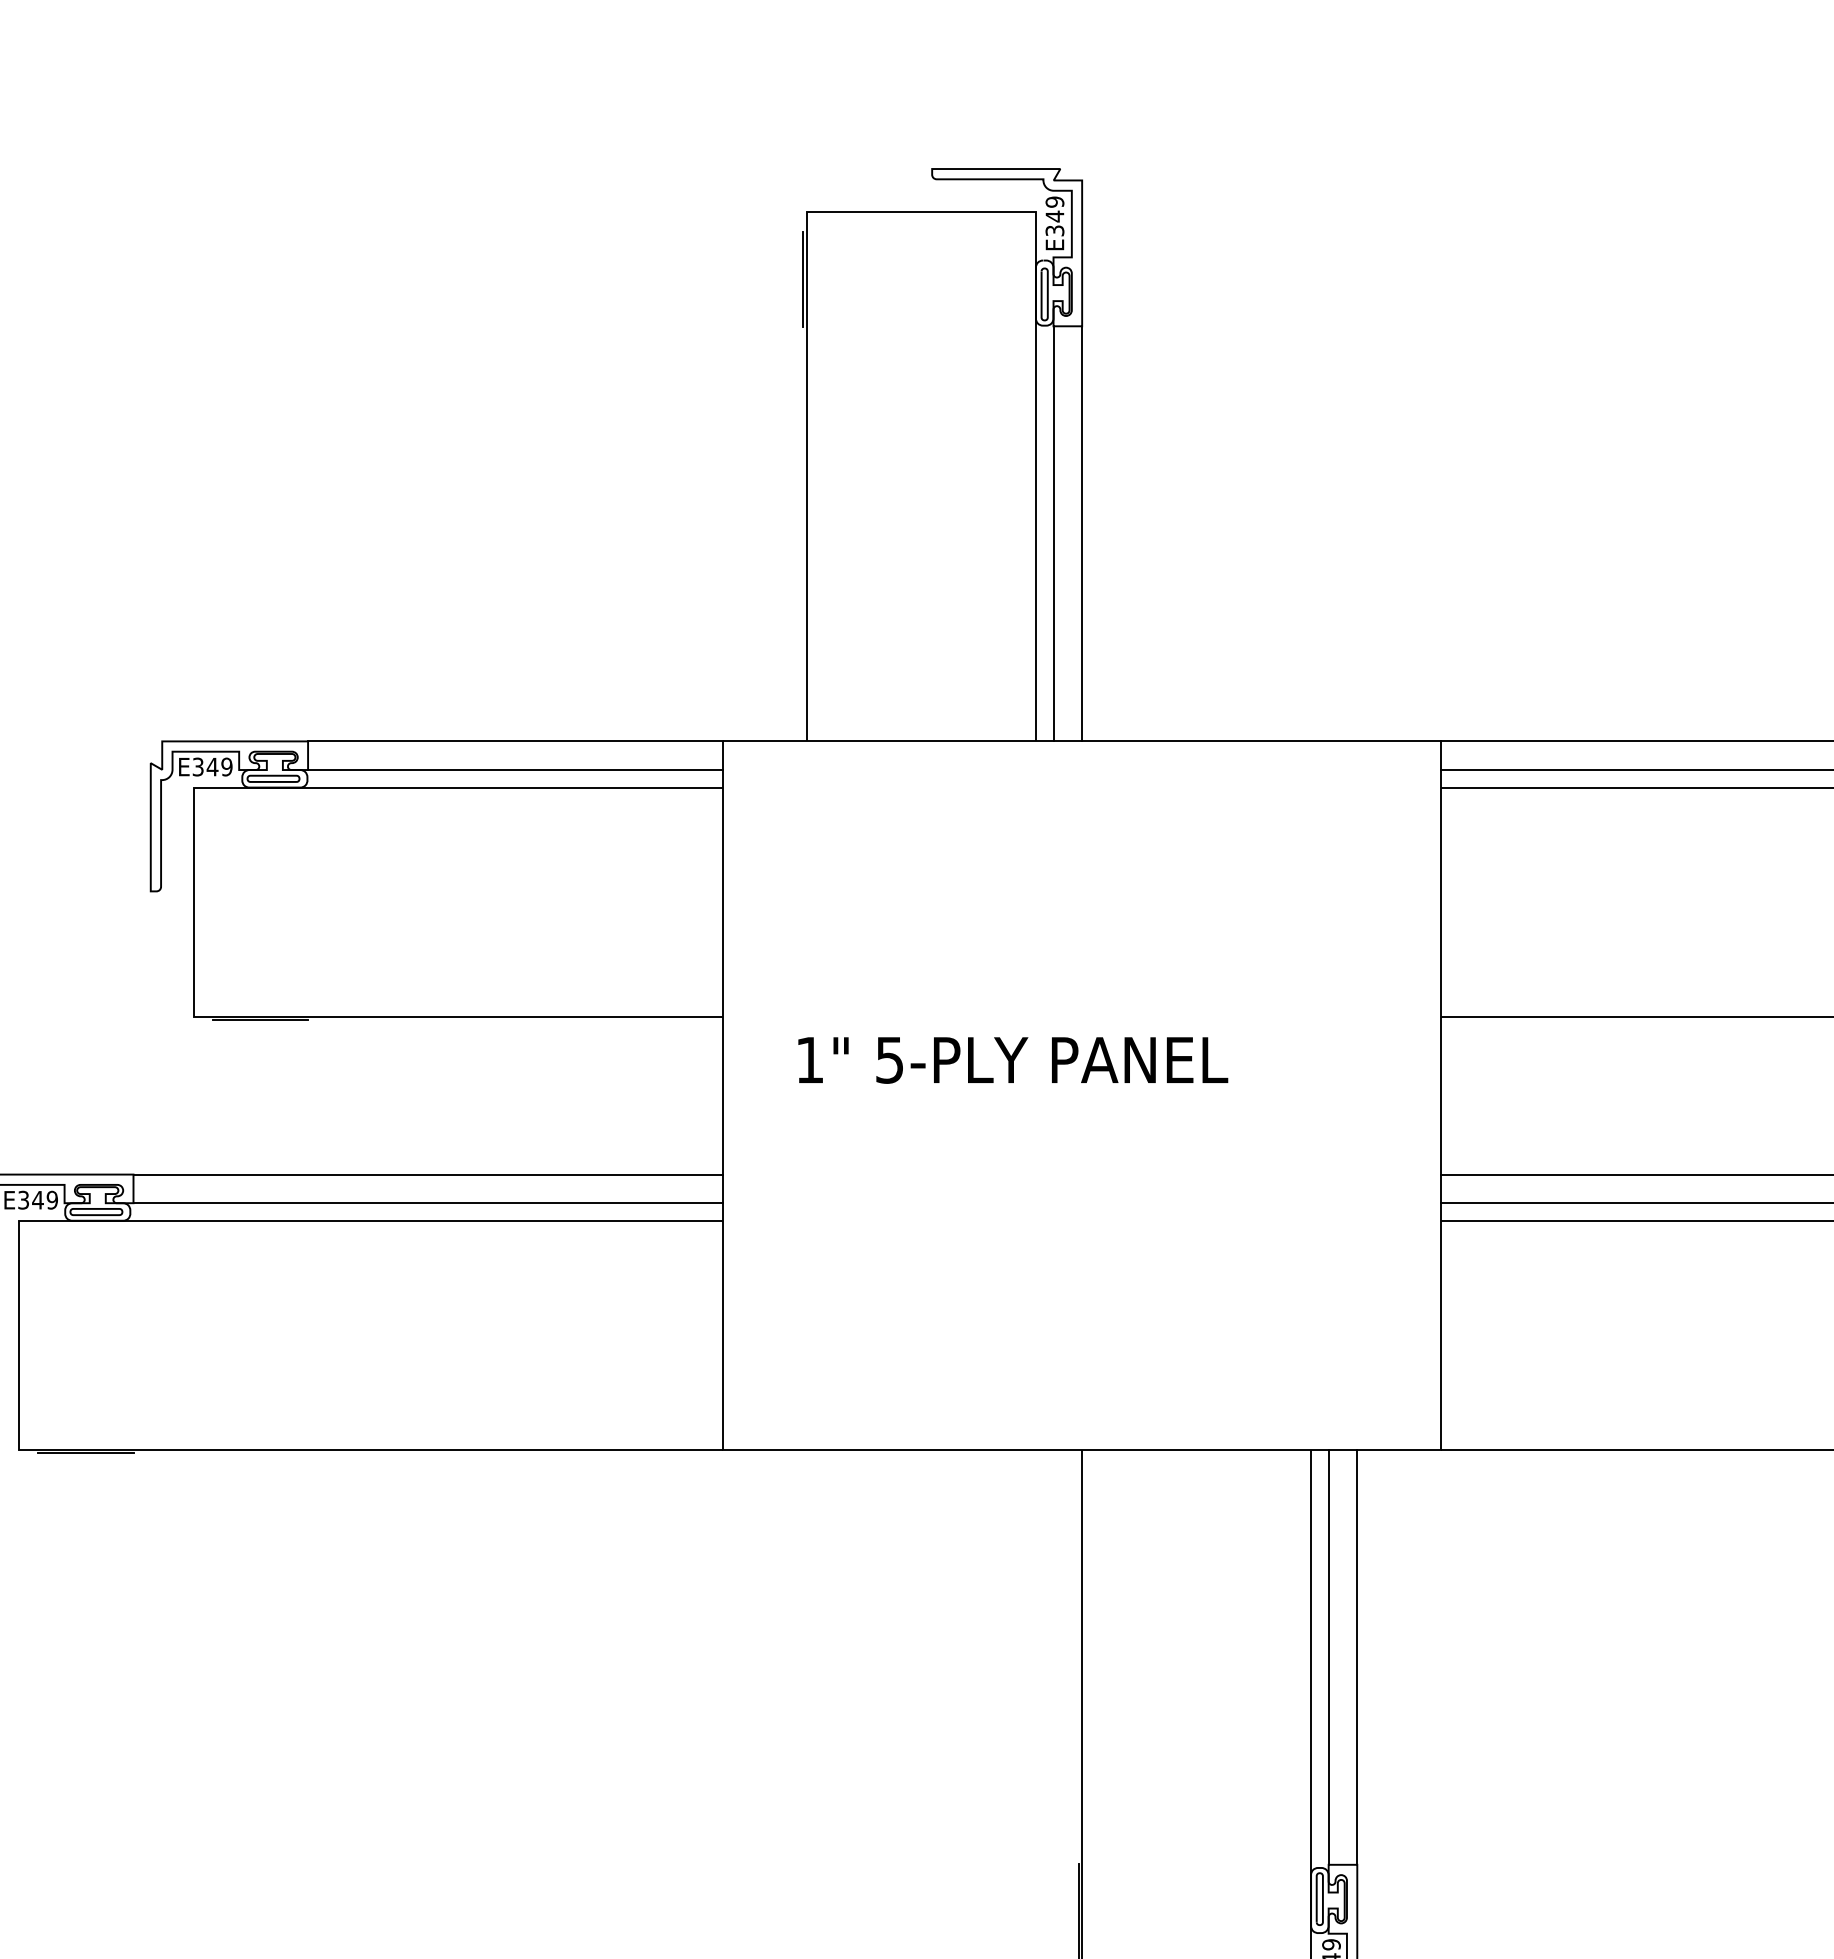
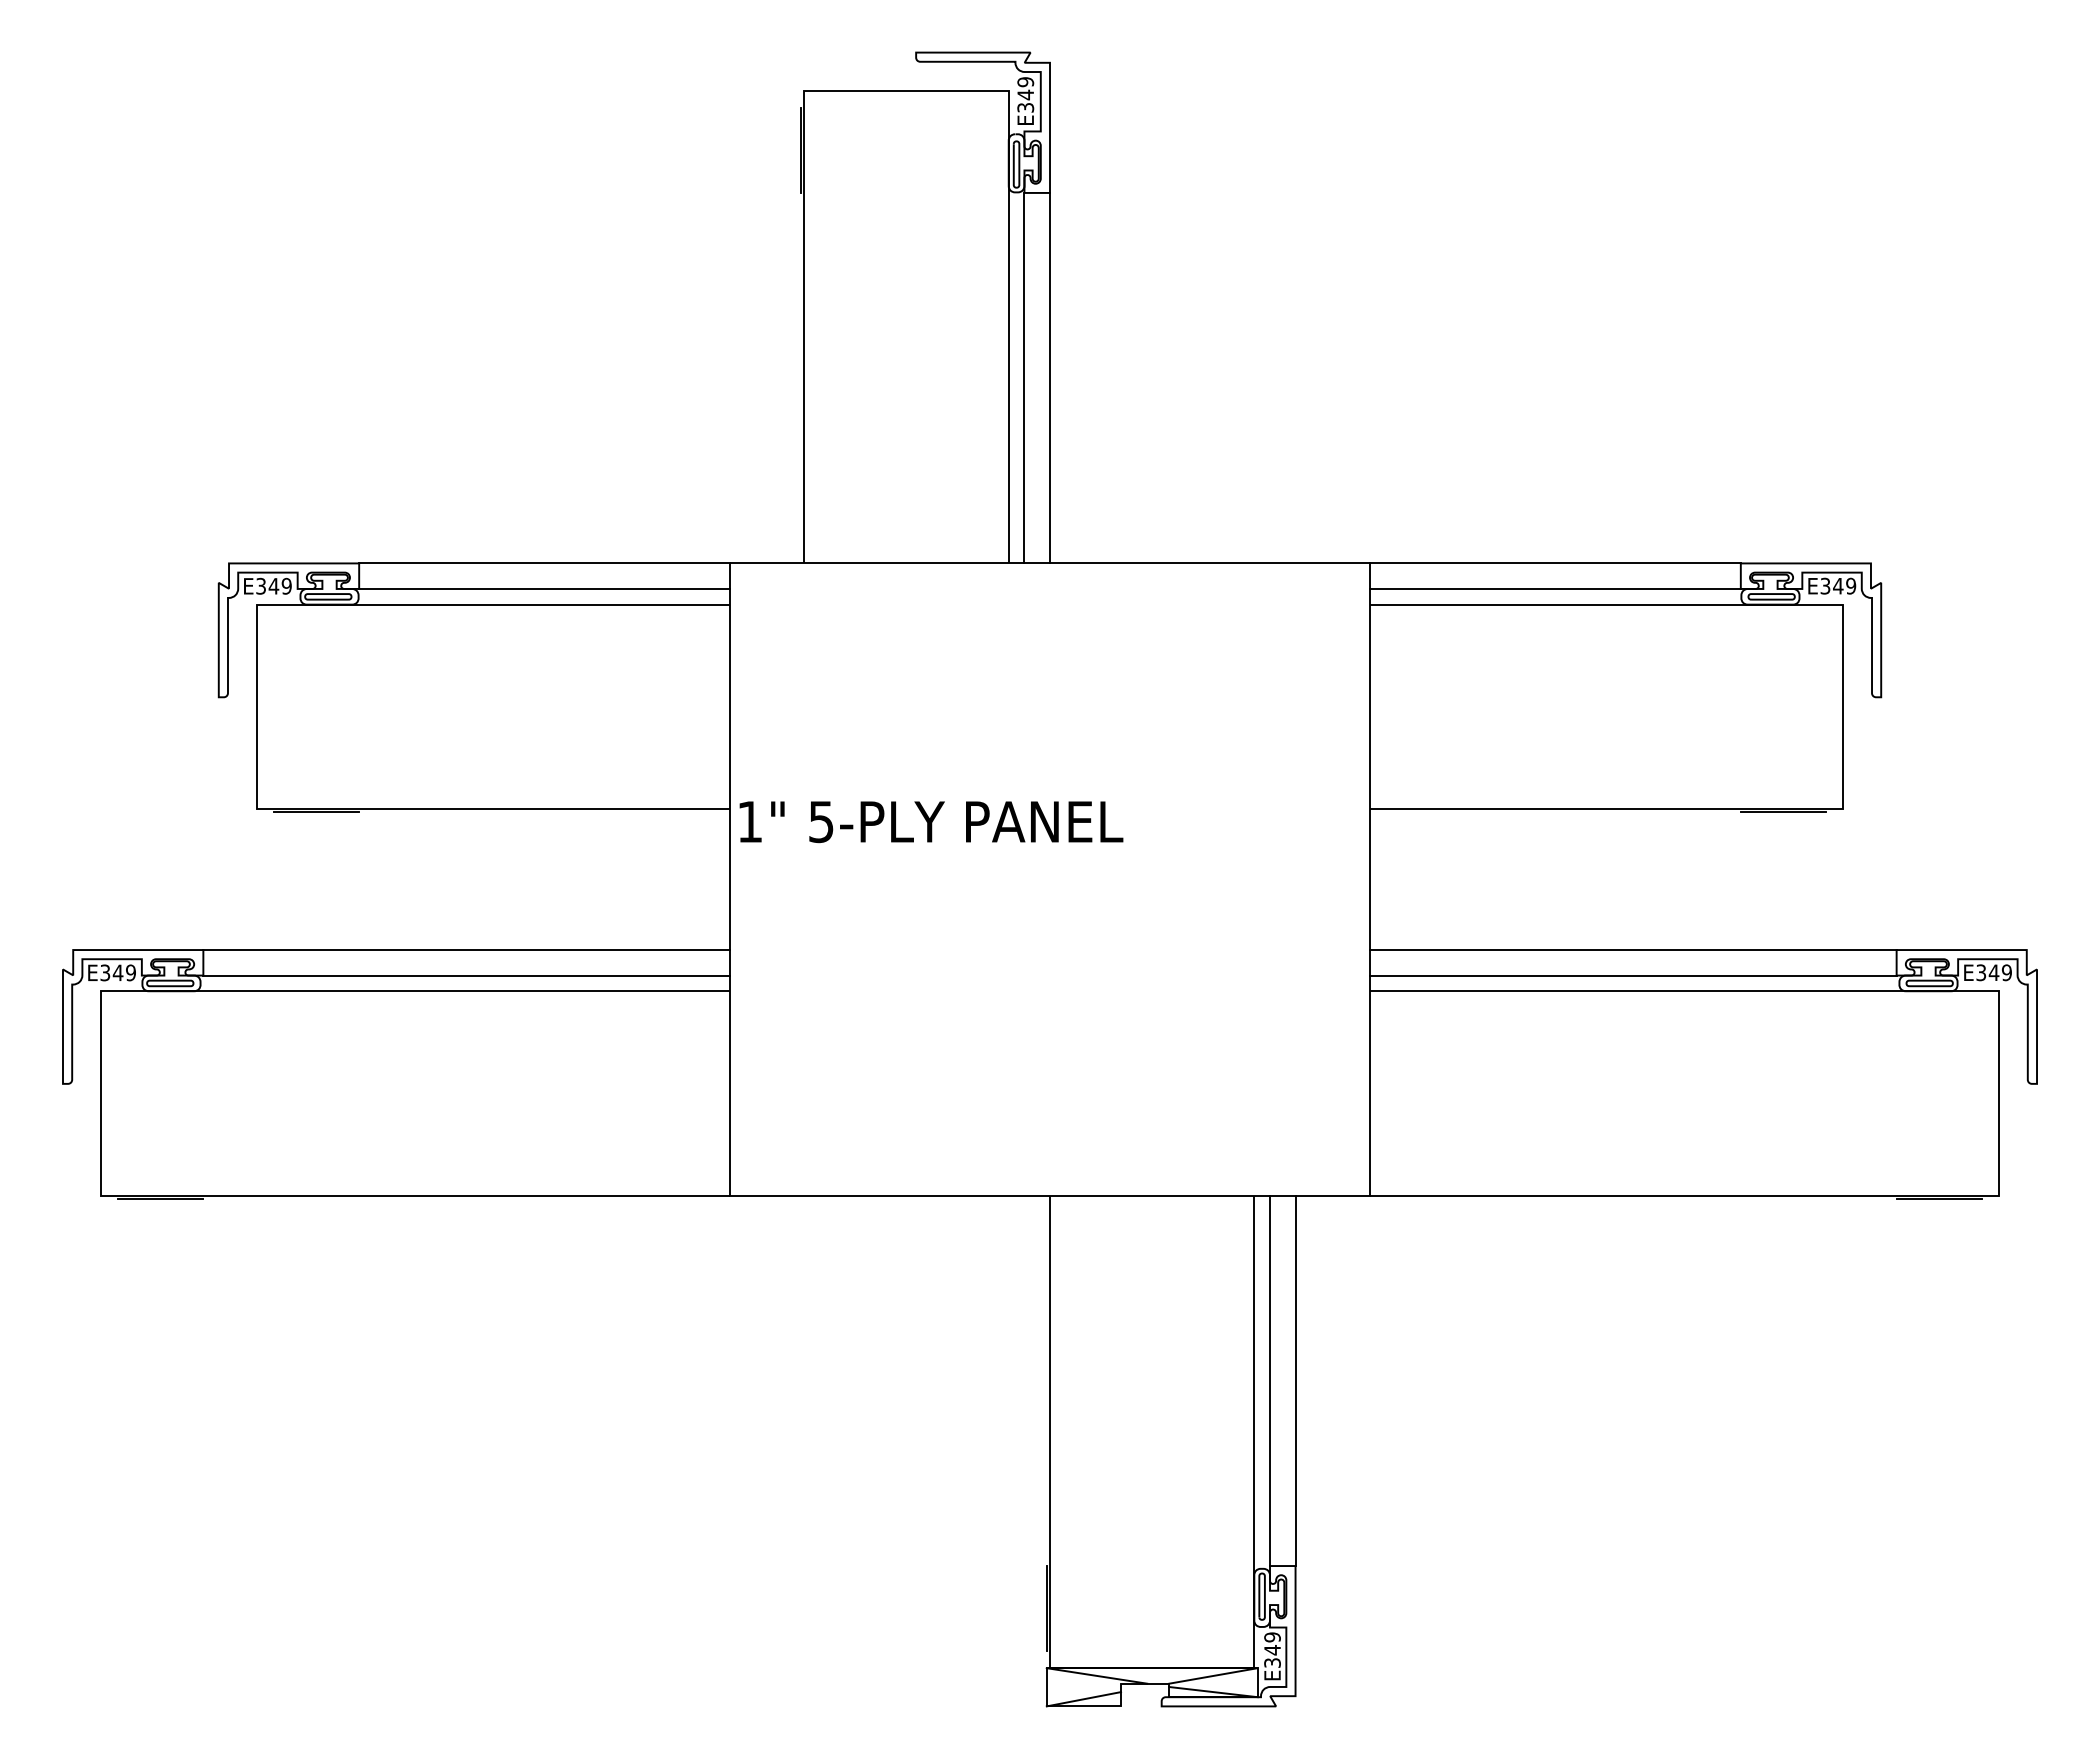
text: (1013, 1060) -> (931, 822), moved

